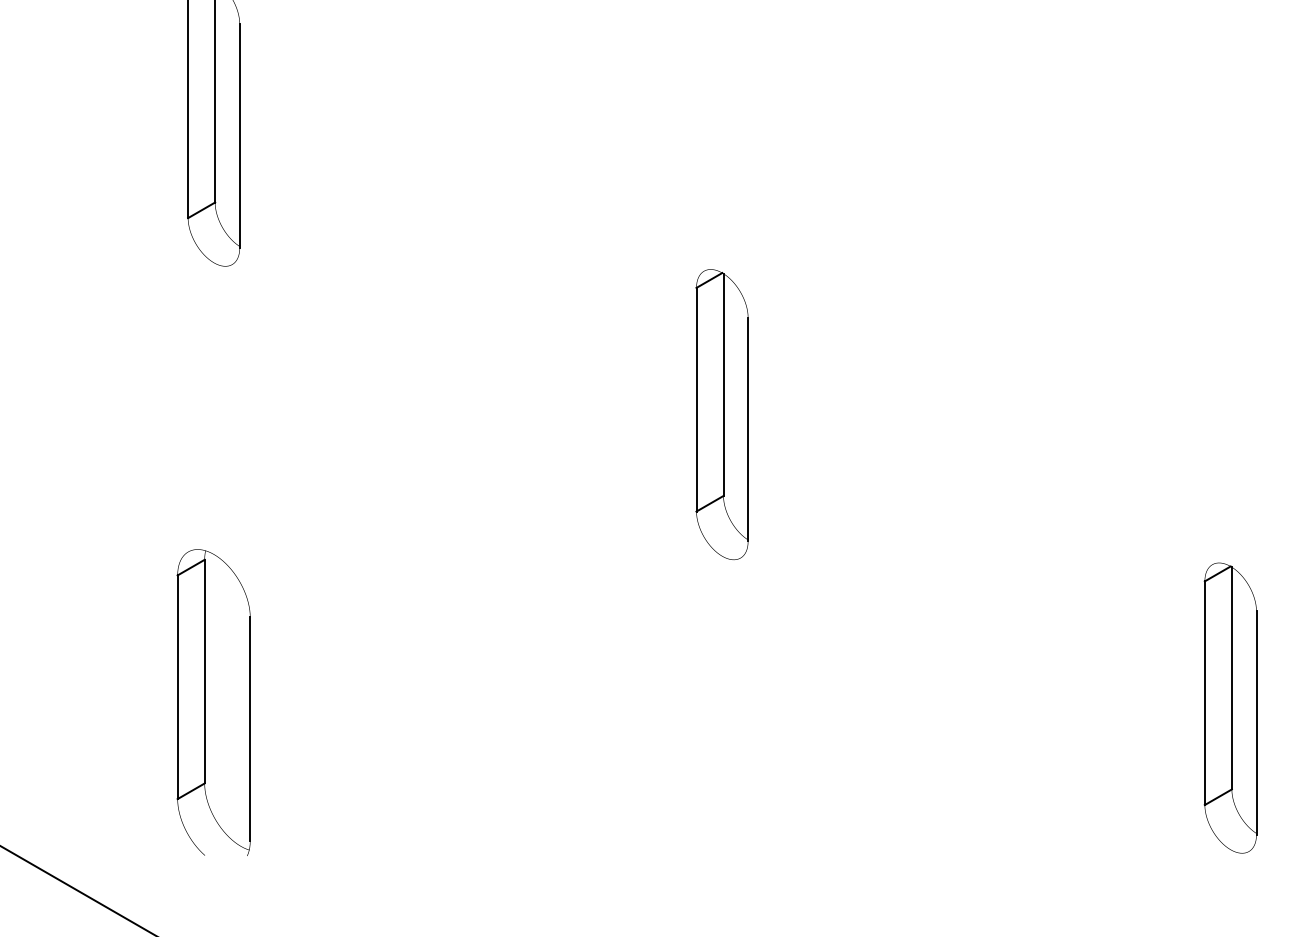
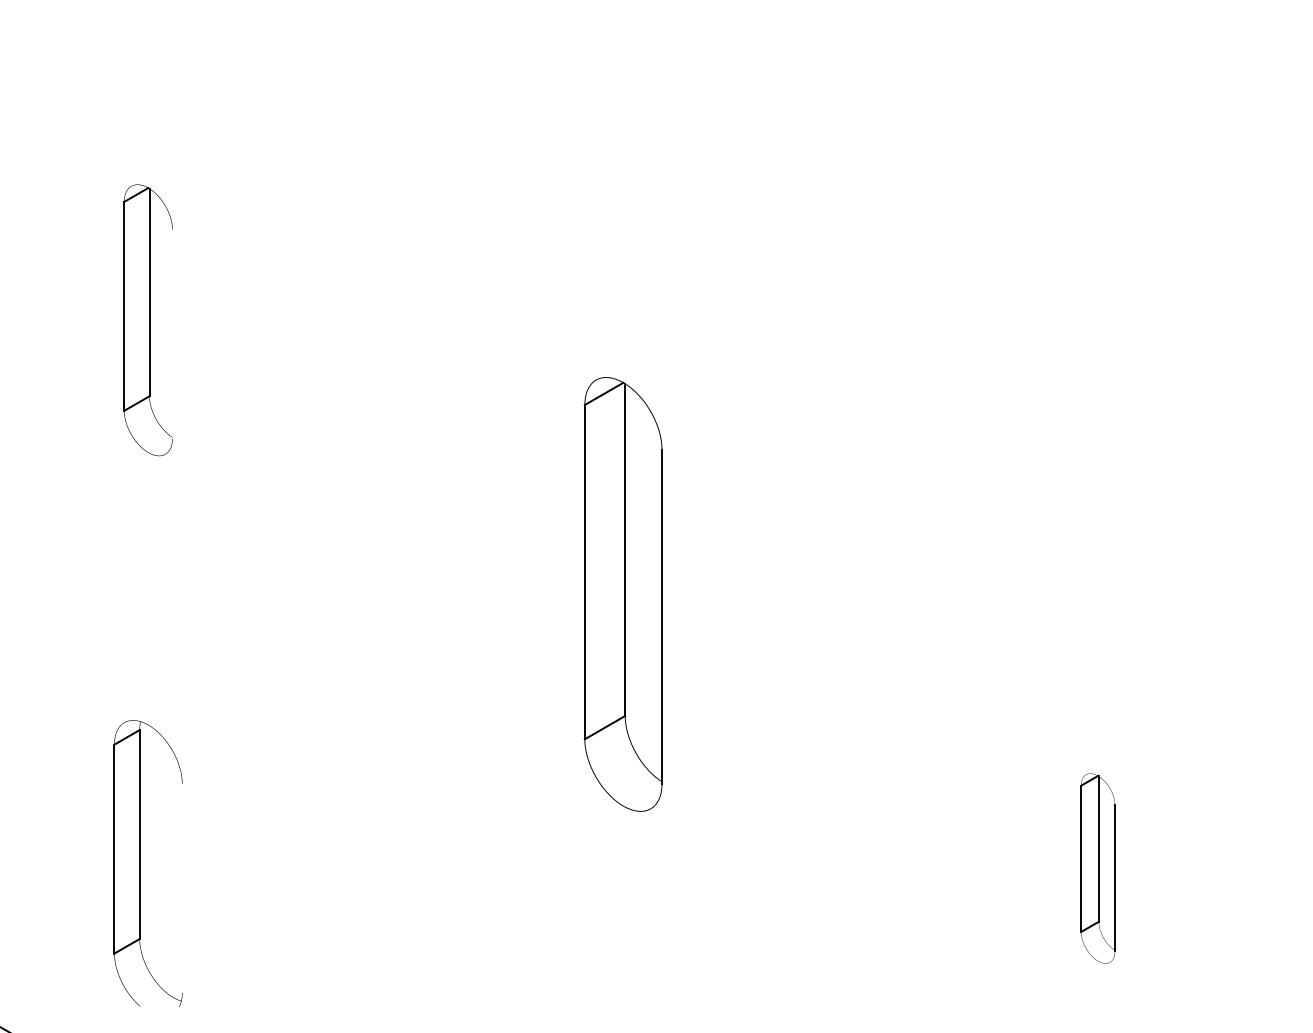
line: (239, 135) -> (172, 333), removed
part: (721, 414) -> (622, 594), size x1.6
part: (1229, 708) -> (1097, 868), size x0.7
line: (250, 728) -> (182, 887), removed

